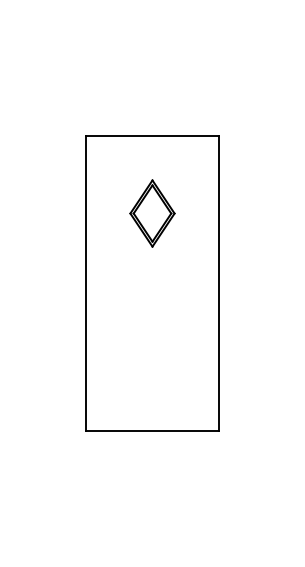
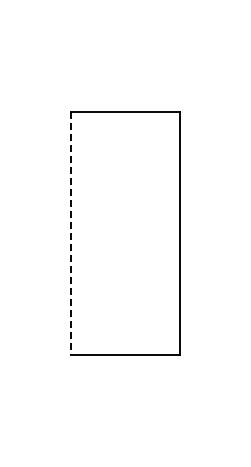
part: (152, 213) -> (125, 175), removed
line: (85, 283) -> (70, 233), solid -> dashed

